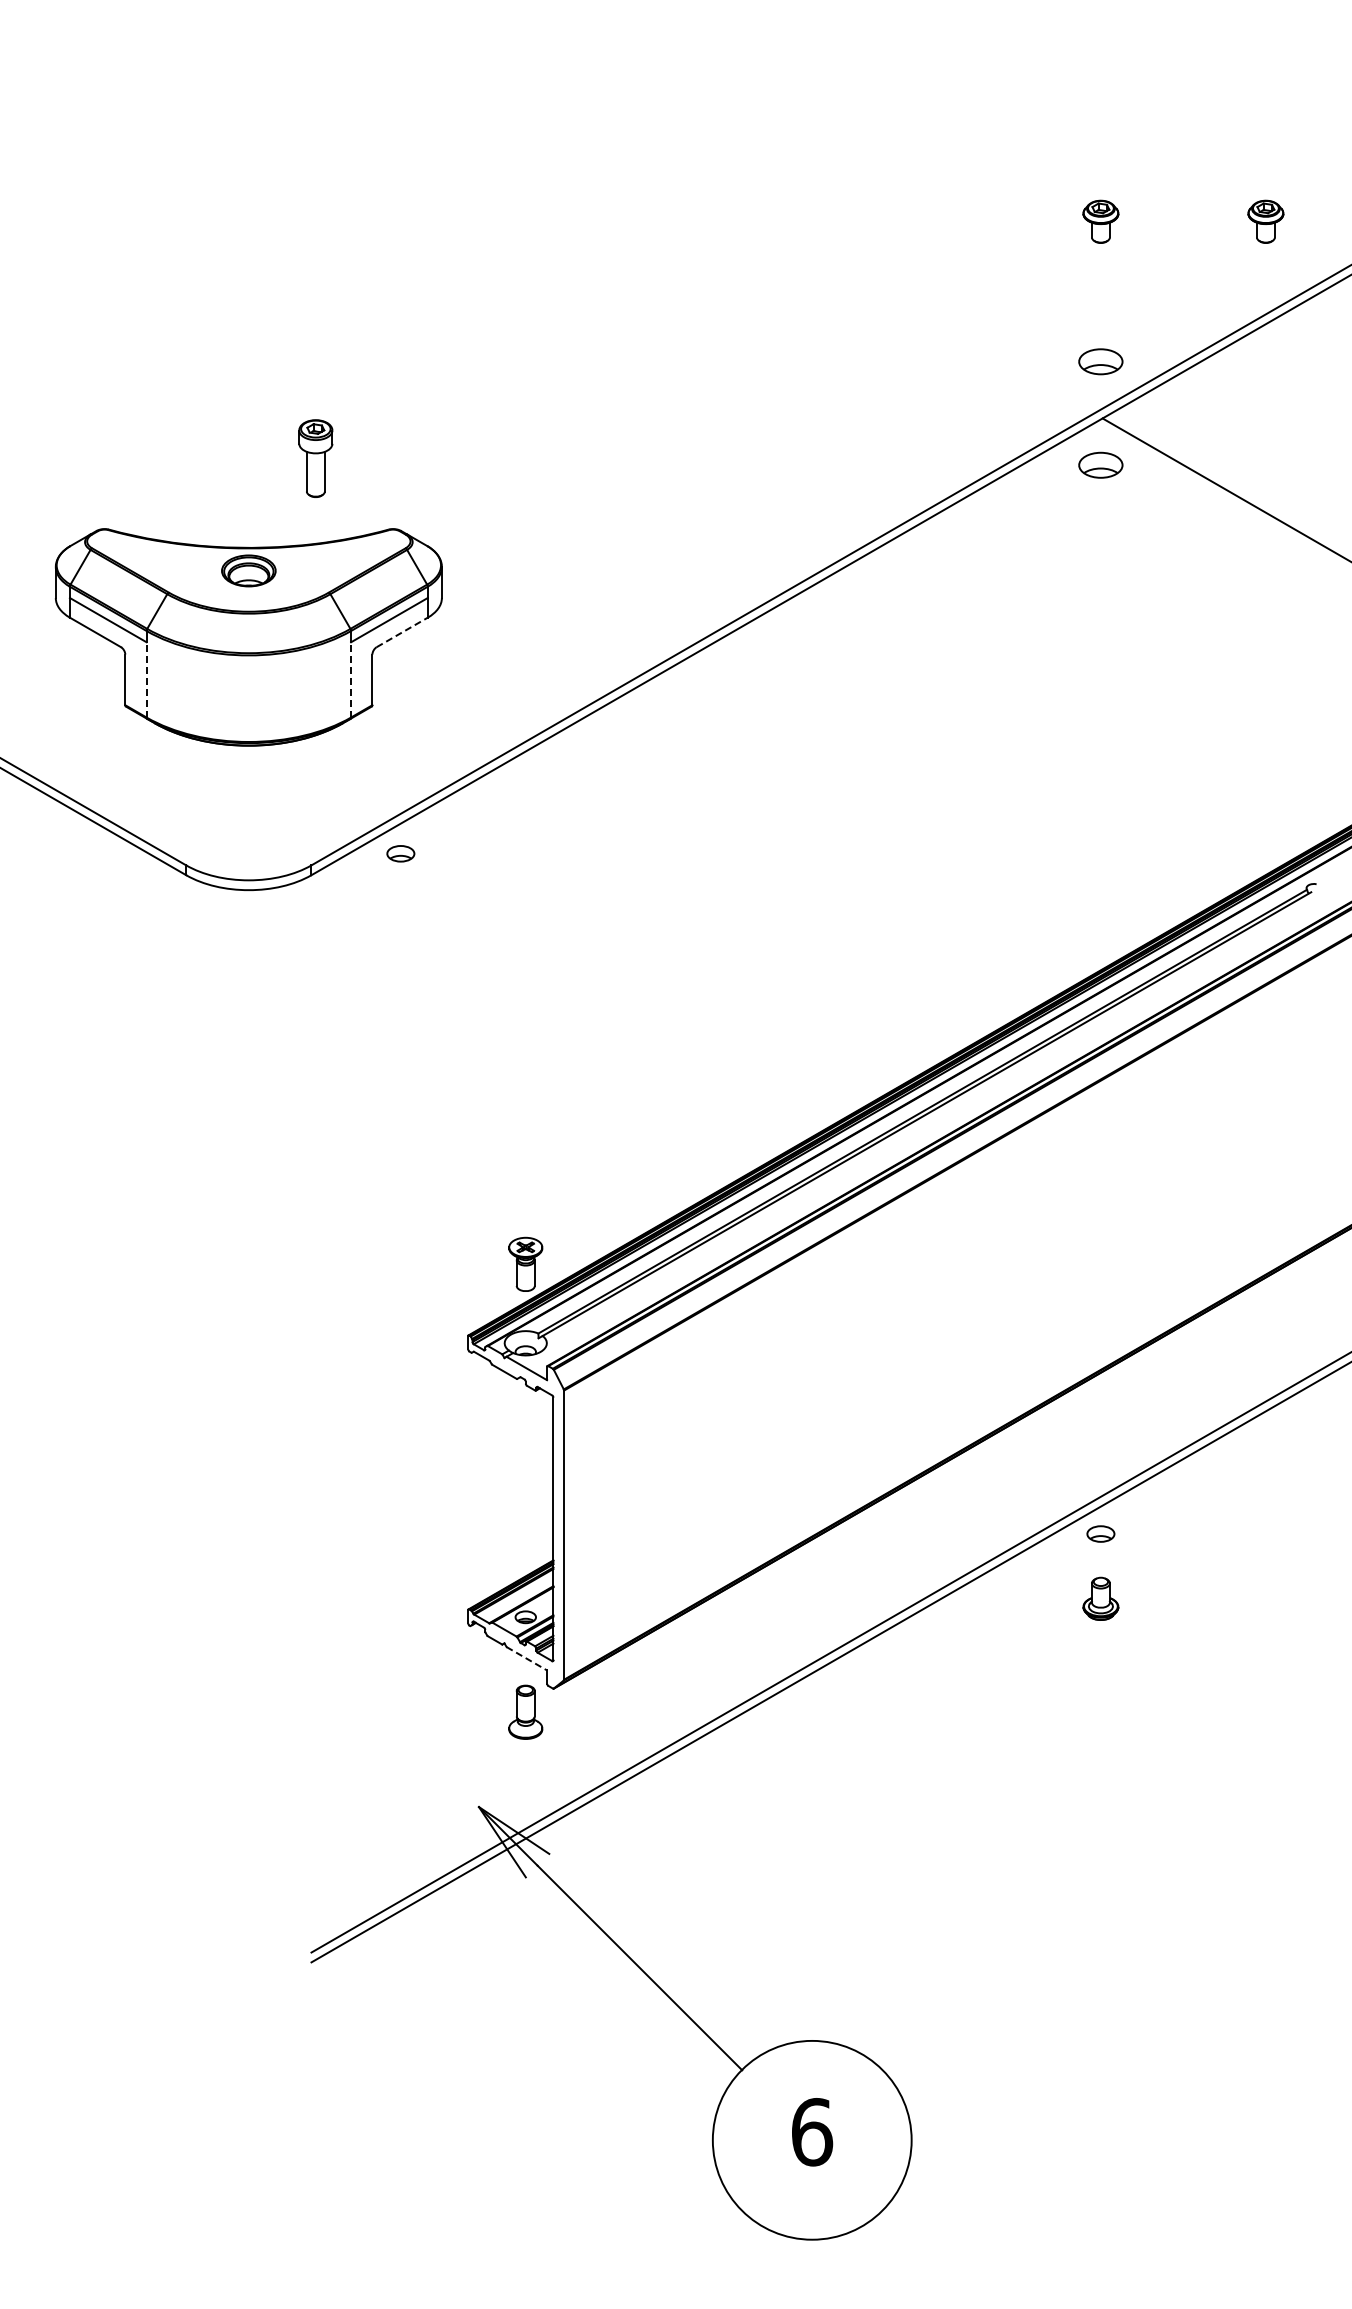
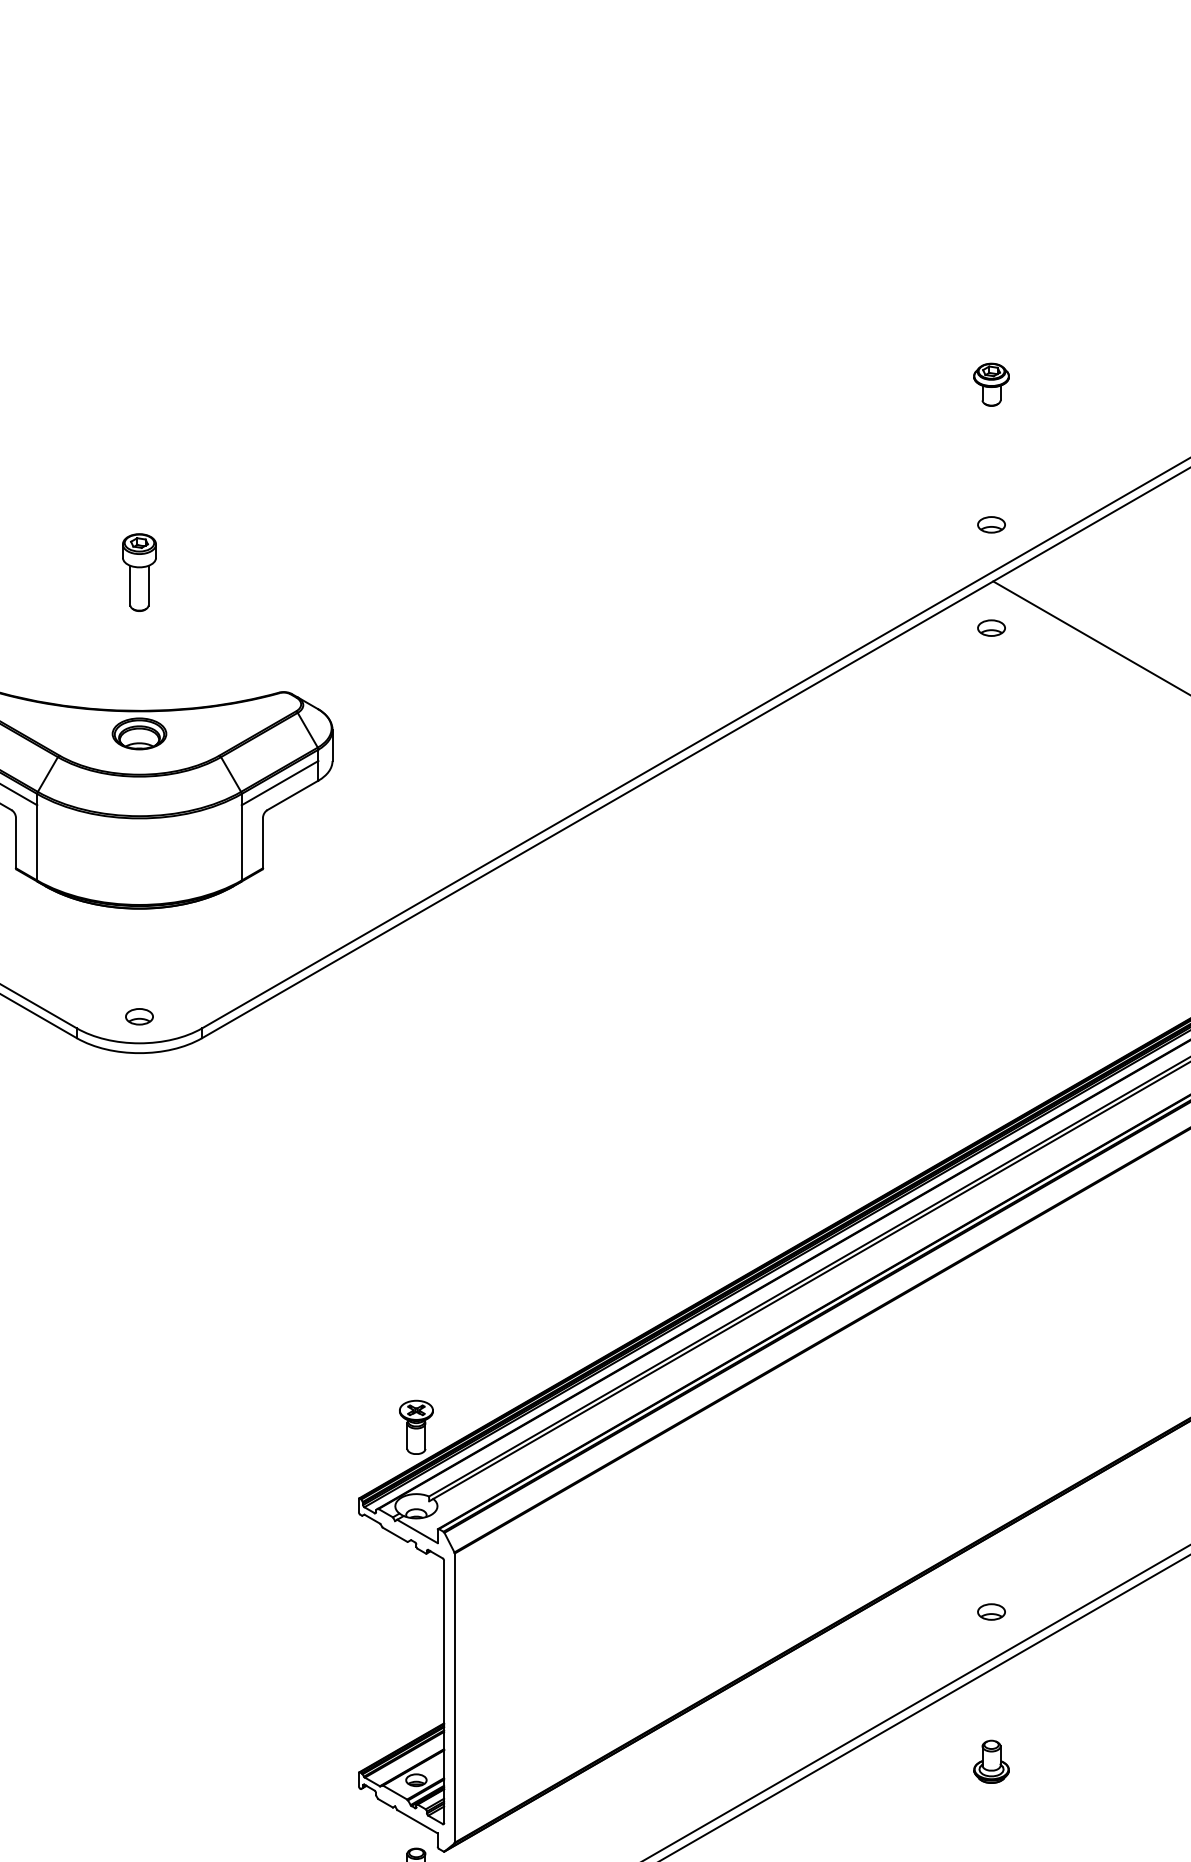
part: (1265, 221) -> (1156, 384), removed
part: (1100, 361) -> (991, 524), size x0.62
part: (315, 458) -> (139, 572), moved
part: (1100, 464) -> (991, 627), size x0.62
line: (402, 632) -> (293, 795), dashed -> solid
line: (146, 679) -> (37, 842), dashed -> solid
line: (351, 679) -> (242, 842), dashed -> solid
part: (400, 853) -> (139, 1016), moved
part: (1100, 1533) -> (991, 1611), moved
line: (527, 1658) -> (418, 1821), dashed -> solid

